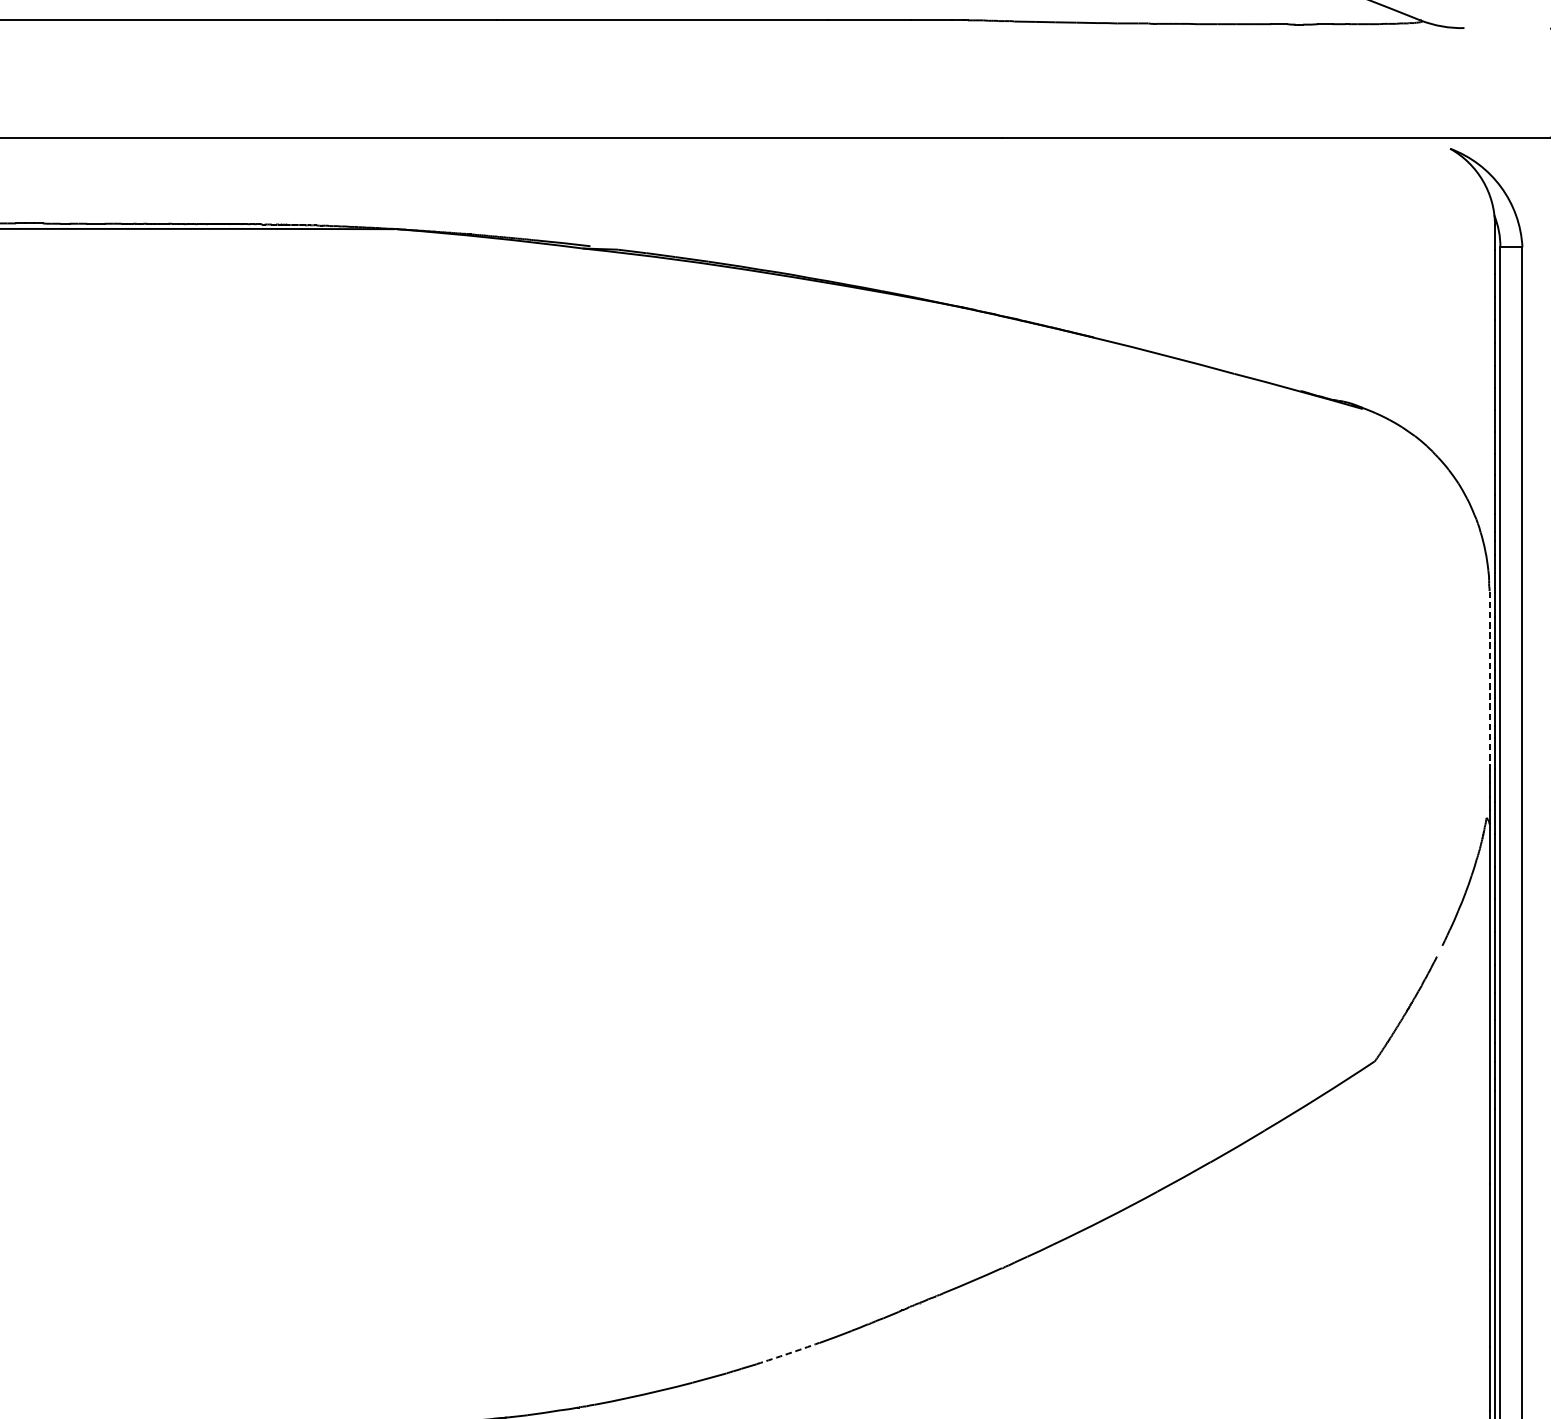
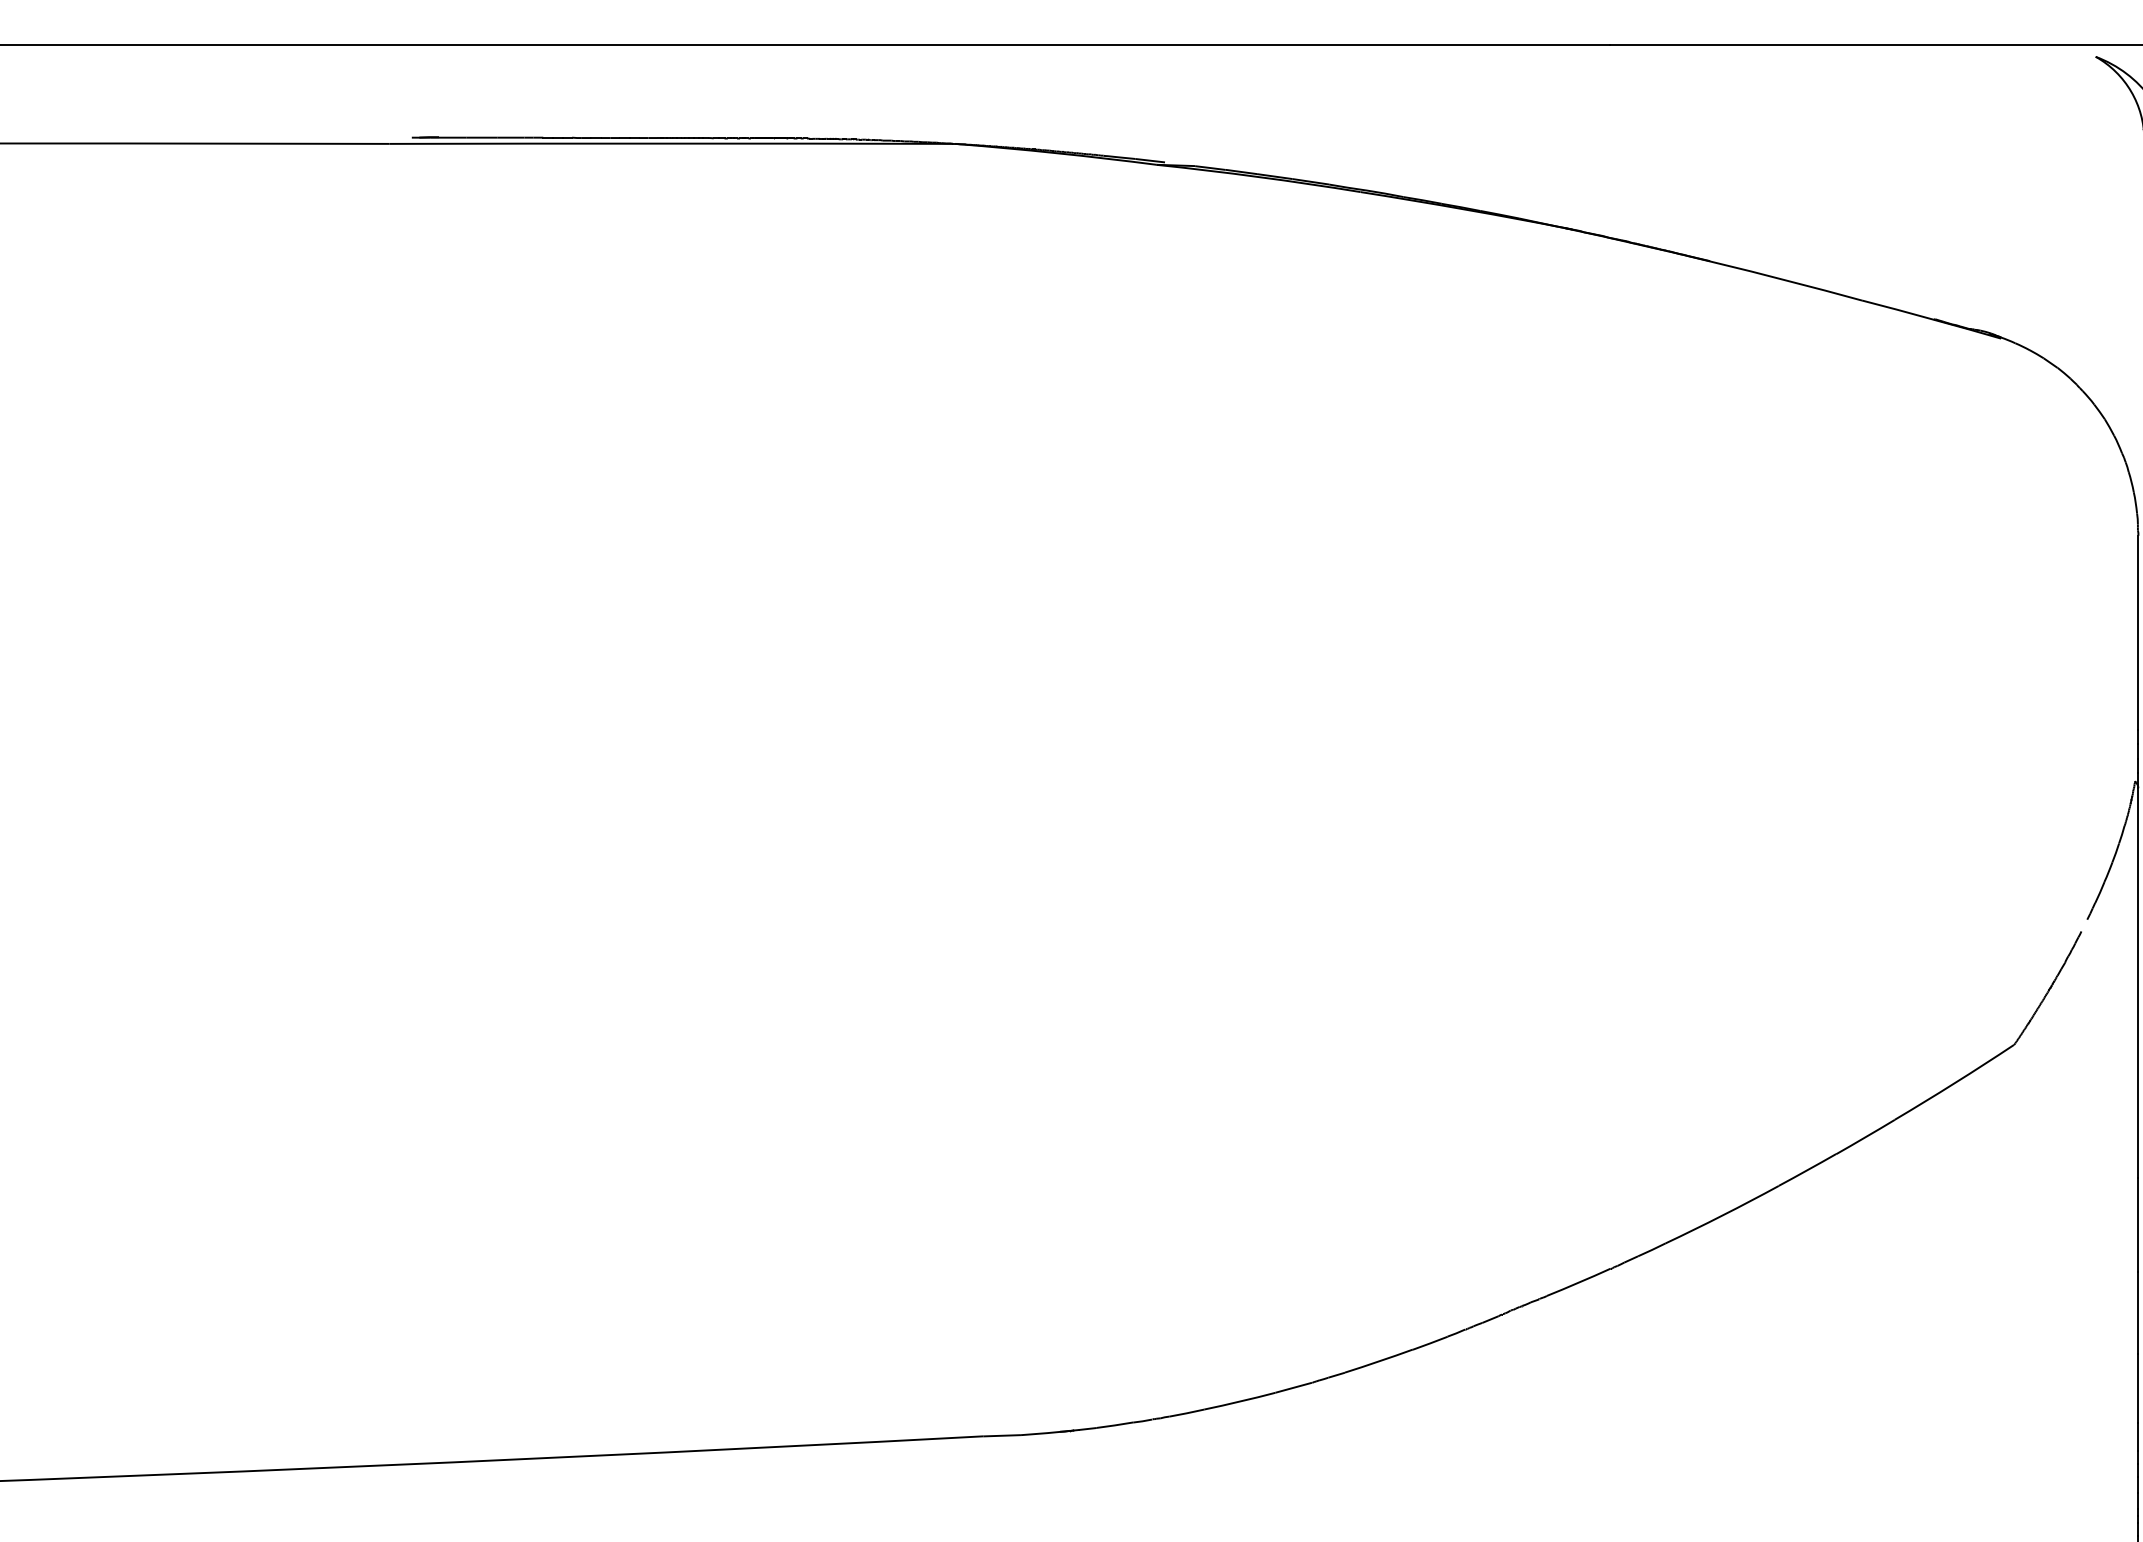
line: (1489, 680) -> (2138, 632), dashed -> solid
arc: (788, 1353) -> (1379, 1361), dashed -> solid

